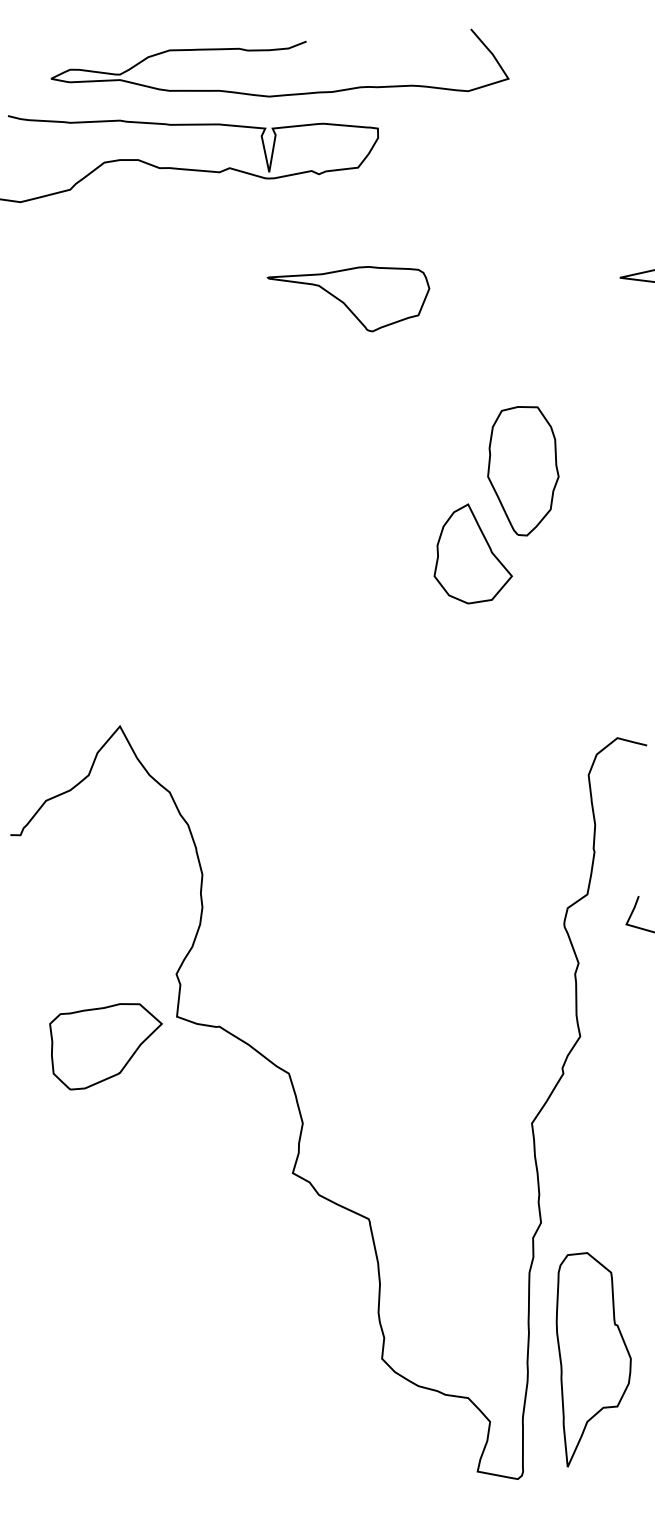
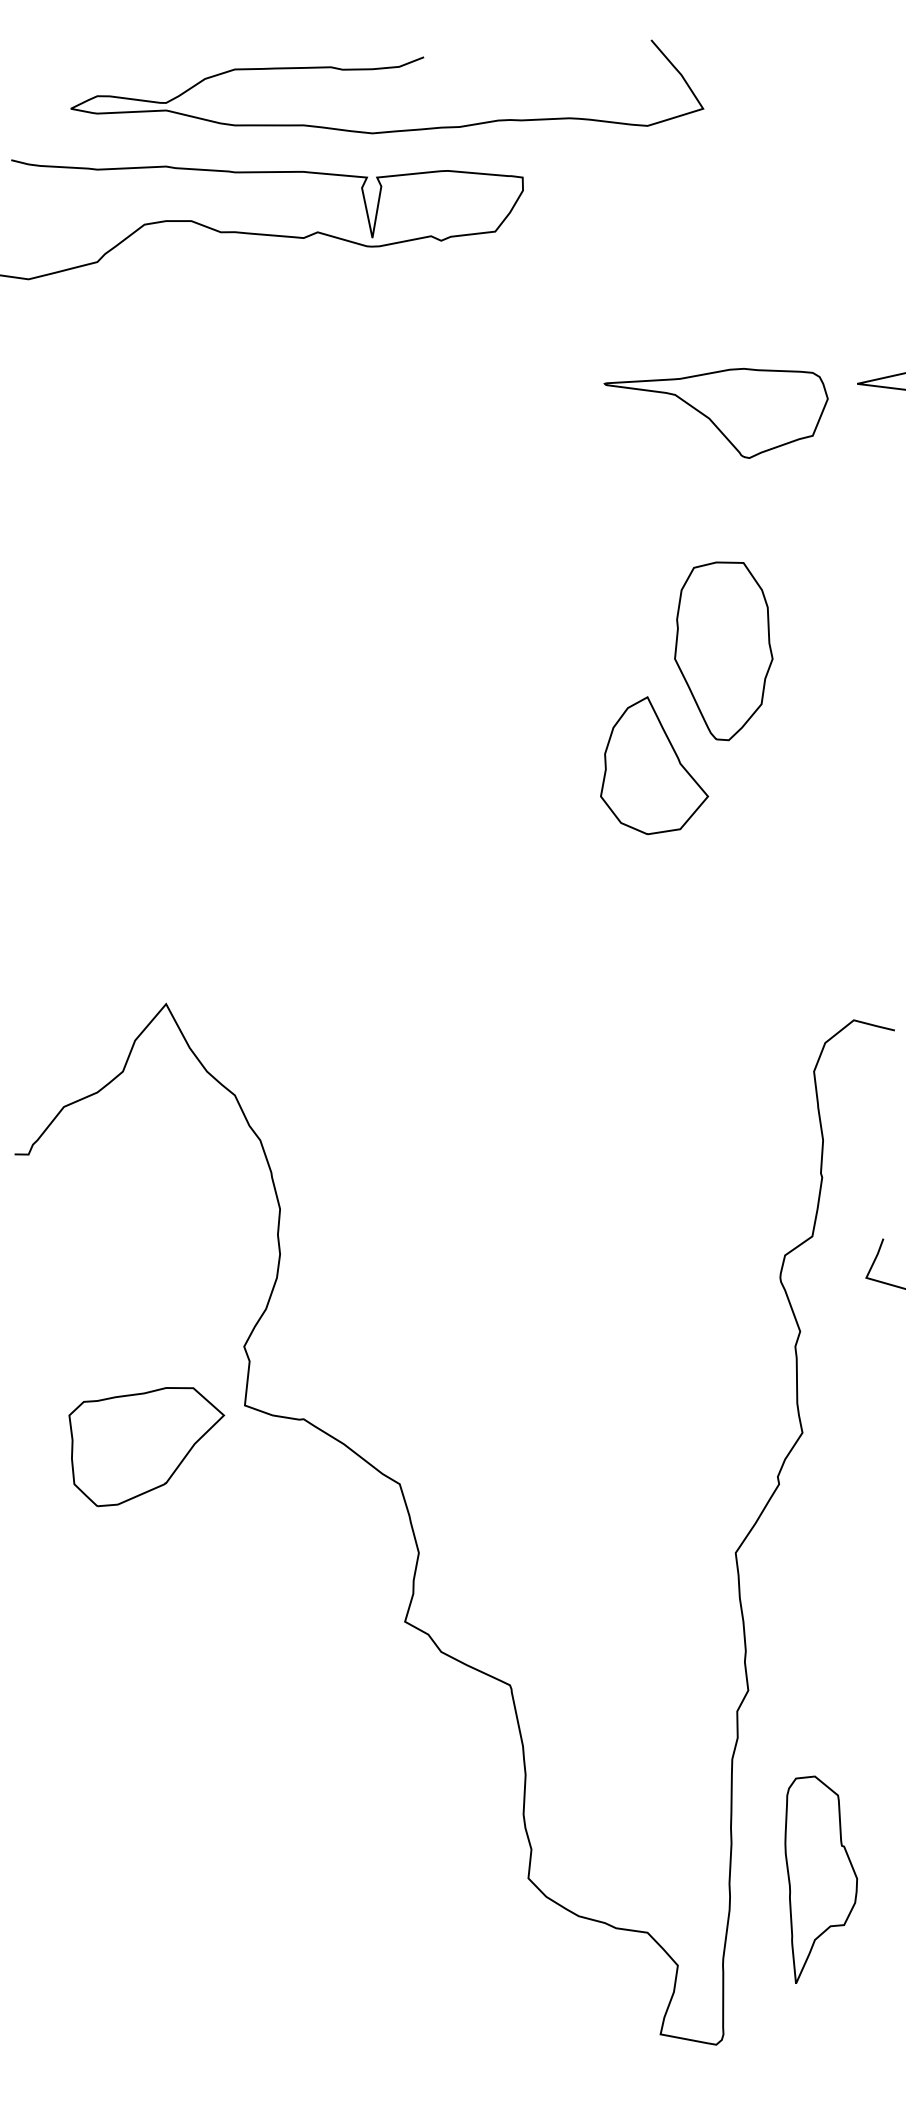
part: (348, 299) -> (715, 413), moved
part: (594, 1359) -> (821, 1879), size x0.7

